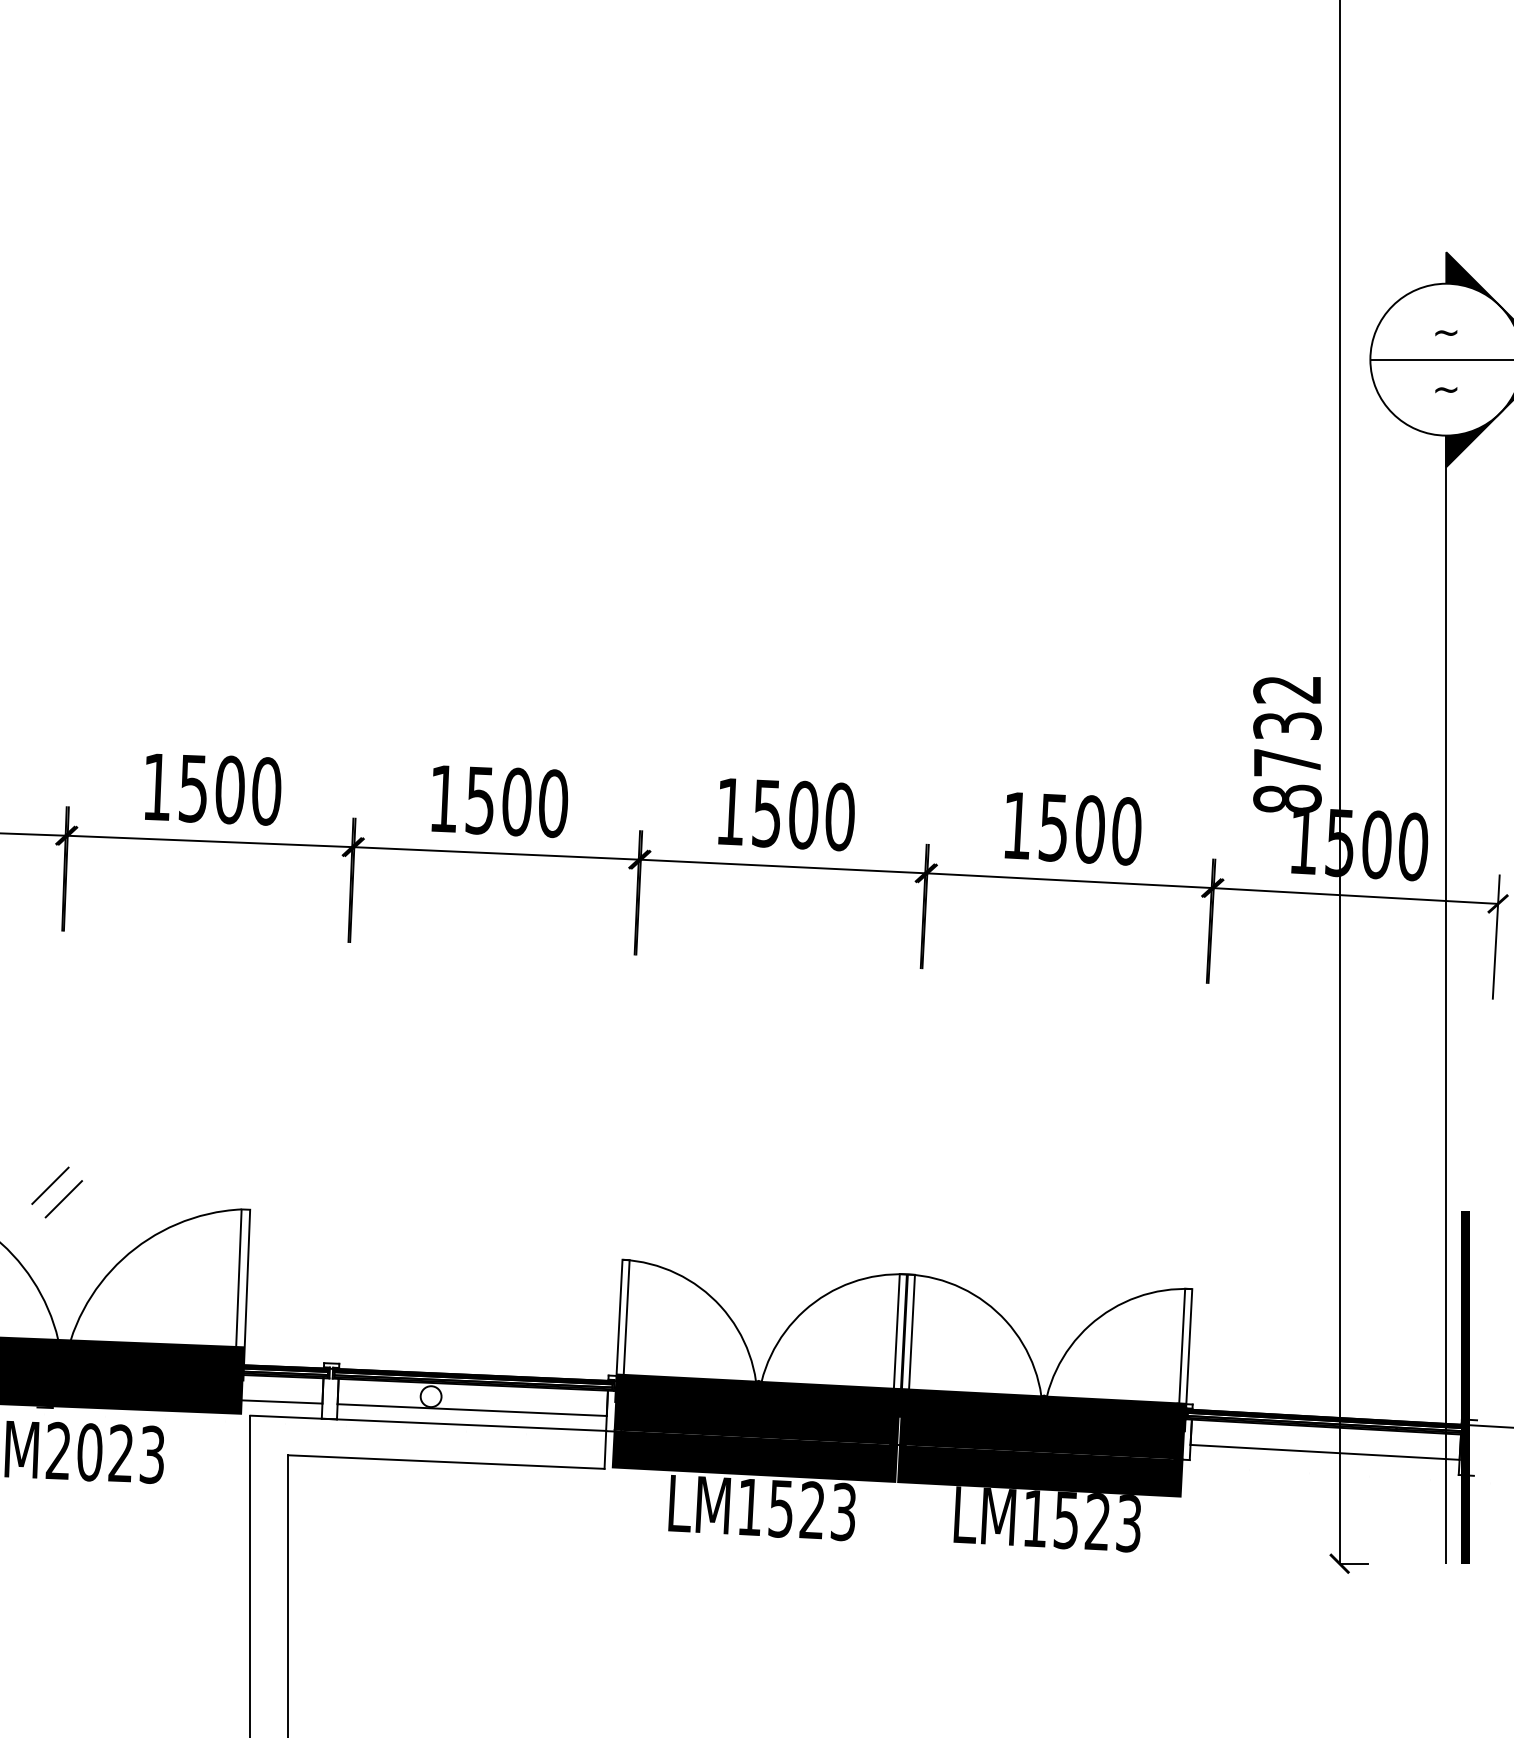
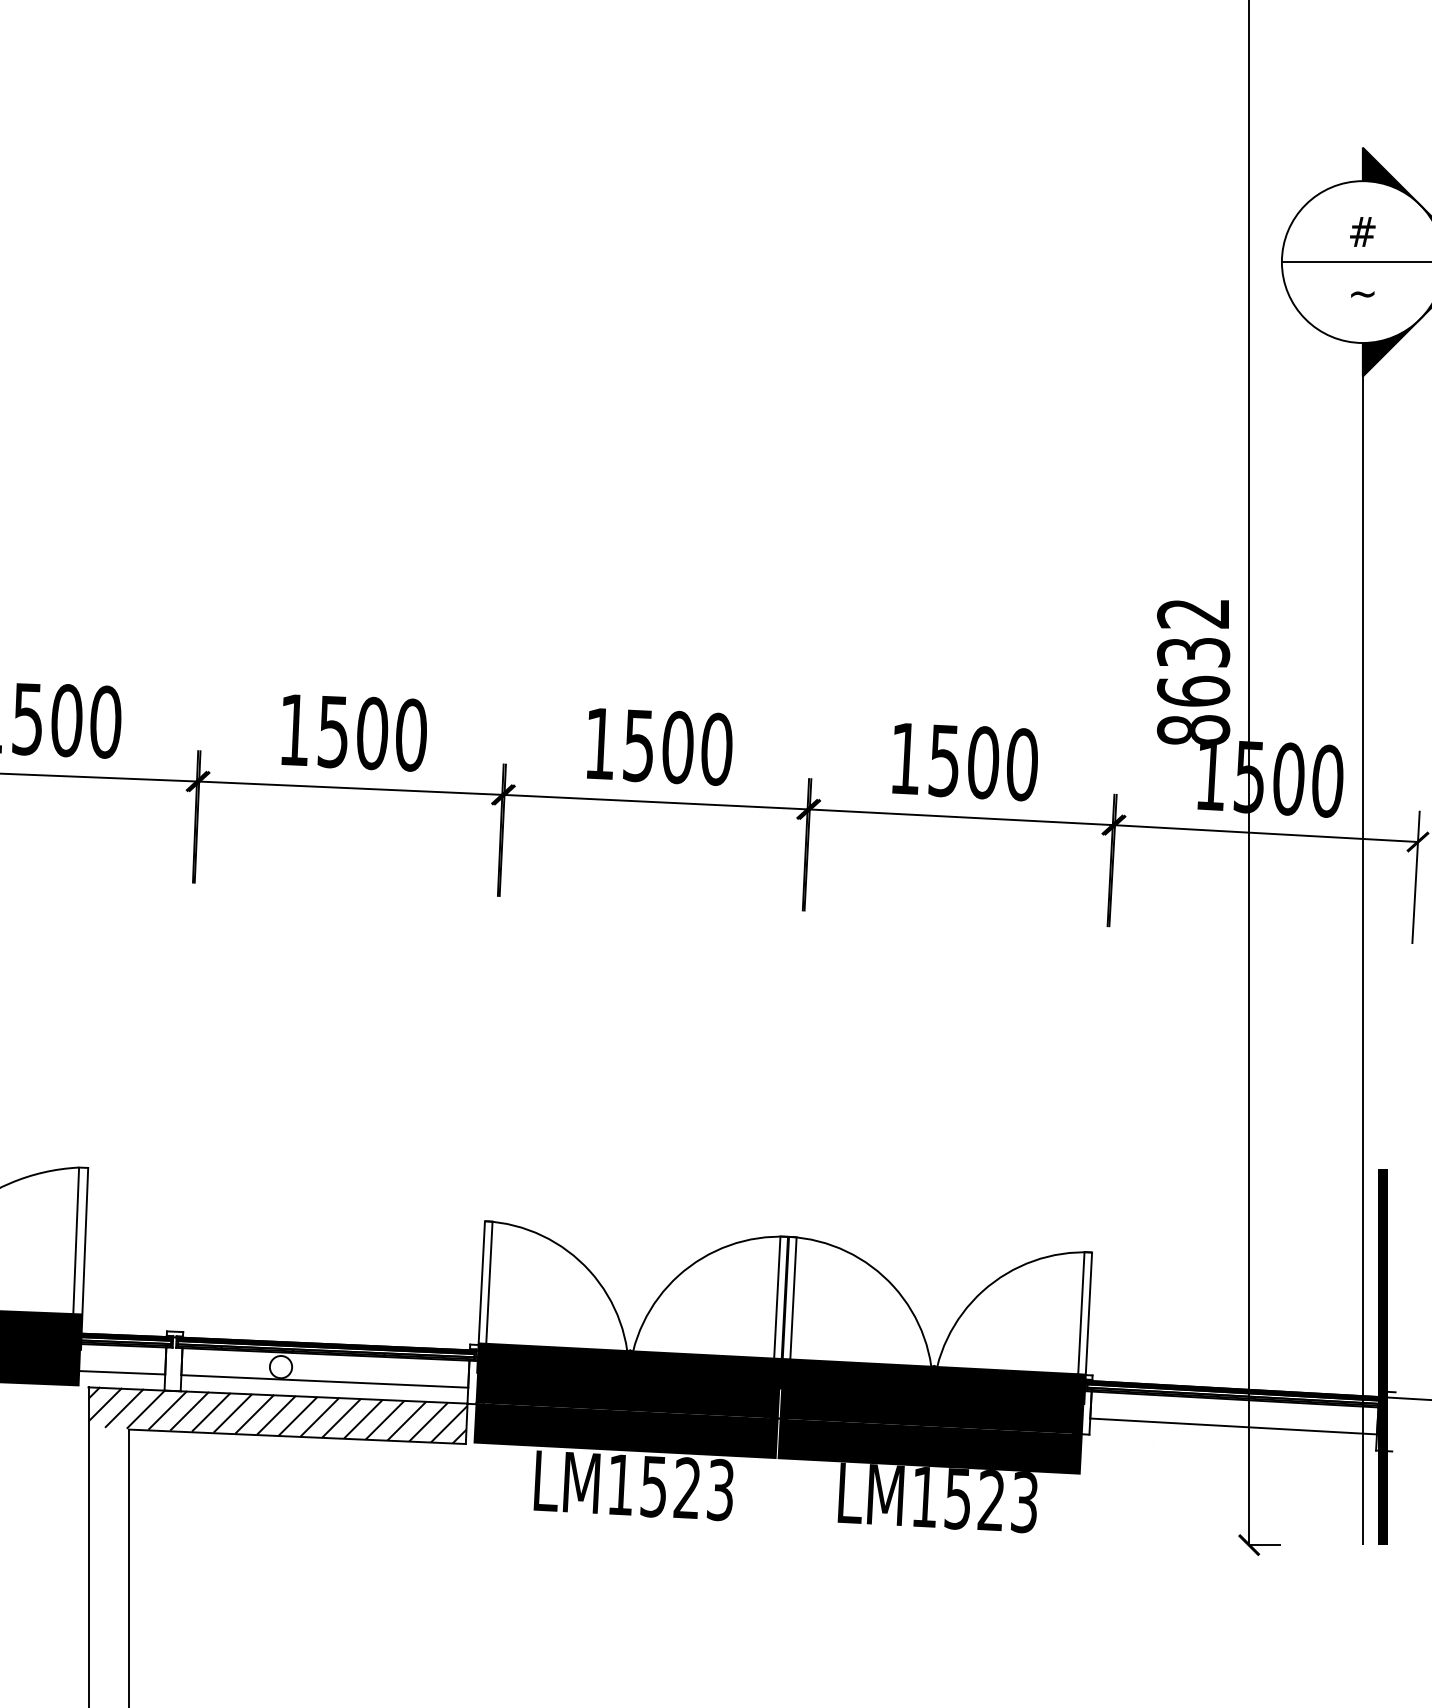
text: (1446, 331) -> (1363, 232), ~ -> #
text: (1287, 762) -> (1193, 691), 8732 -> 8632
hatch: (428, 1441) -> (278, 1414), added

